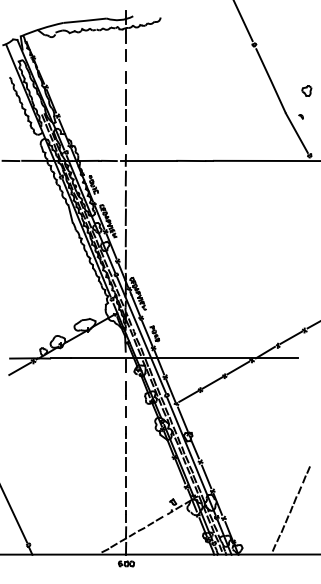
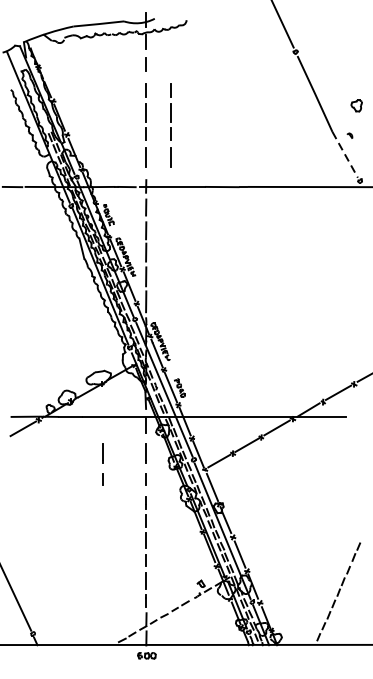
line: (146, 105) -> (170, 122), added
line: (296, 133) -> (344, 155), solid -> dashed
line: (88, 399) -> (102, 464), added

